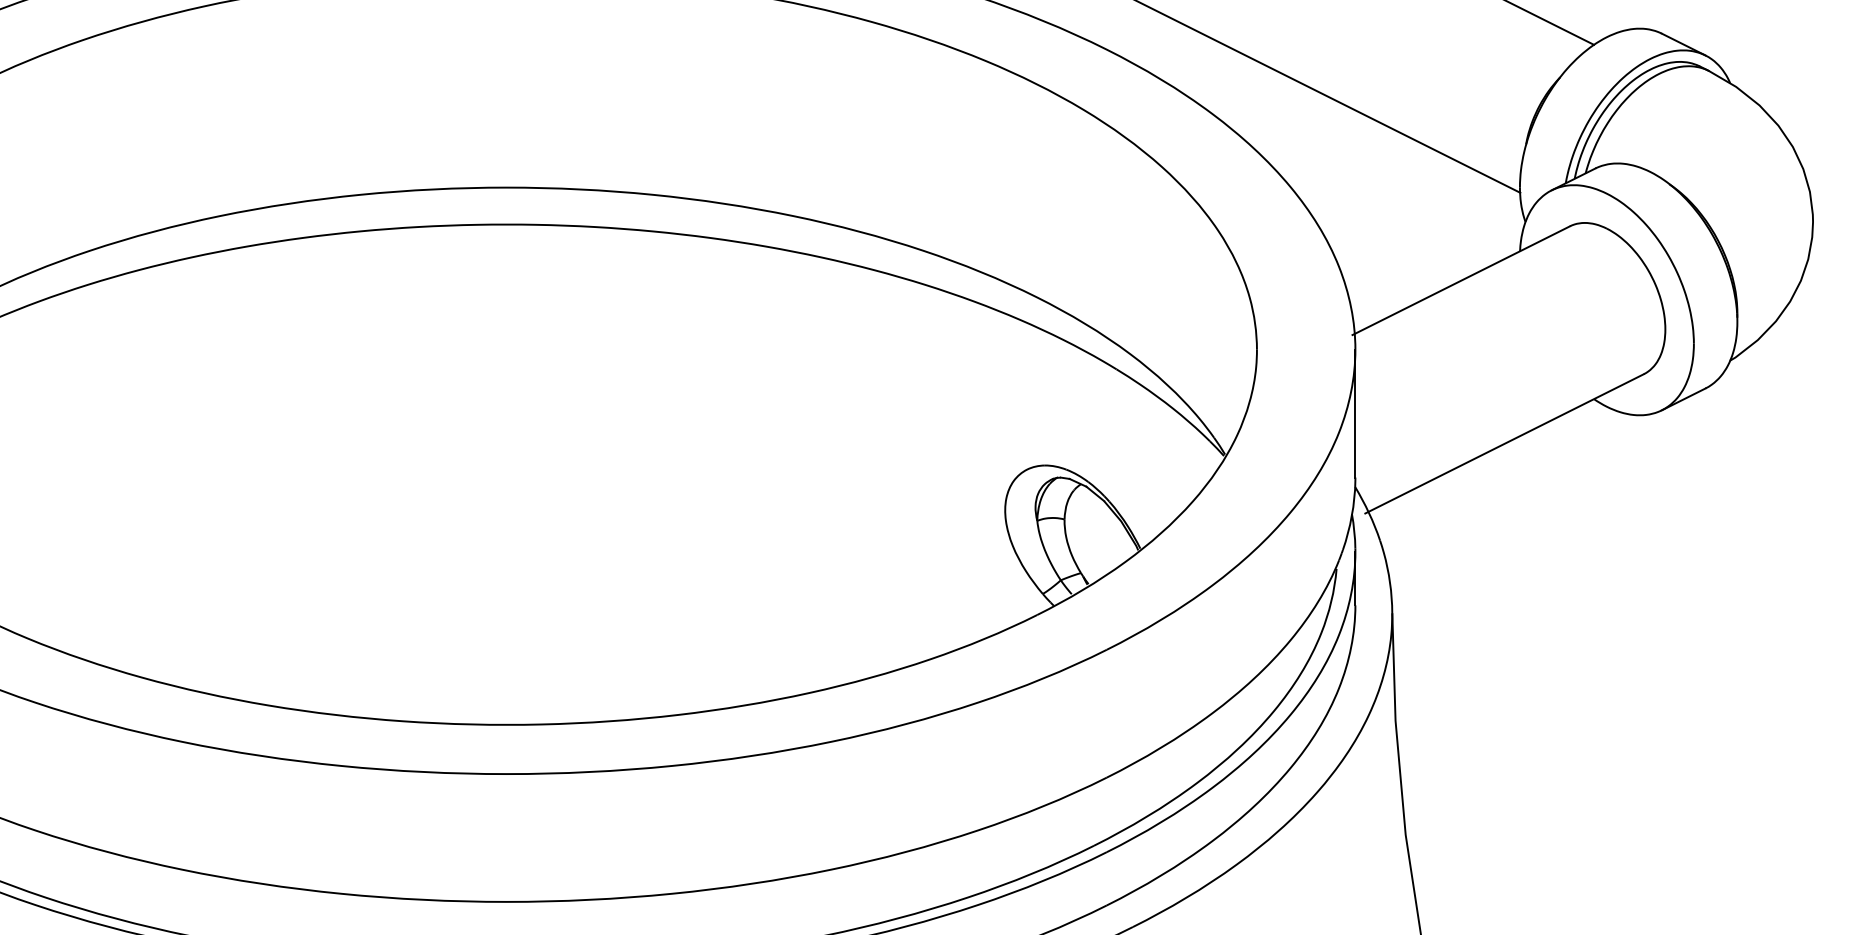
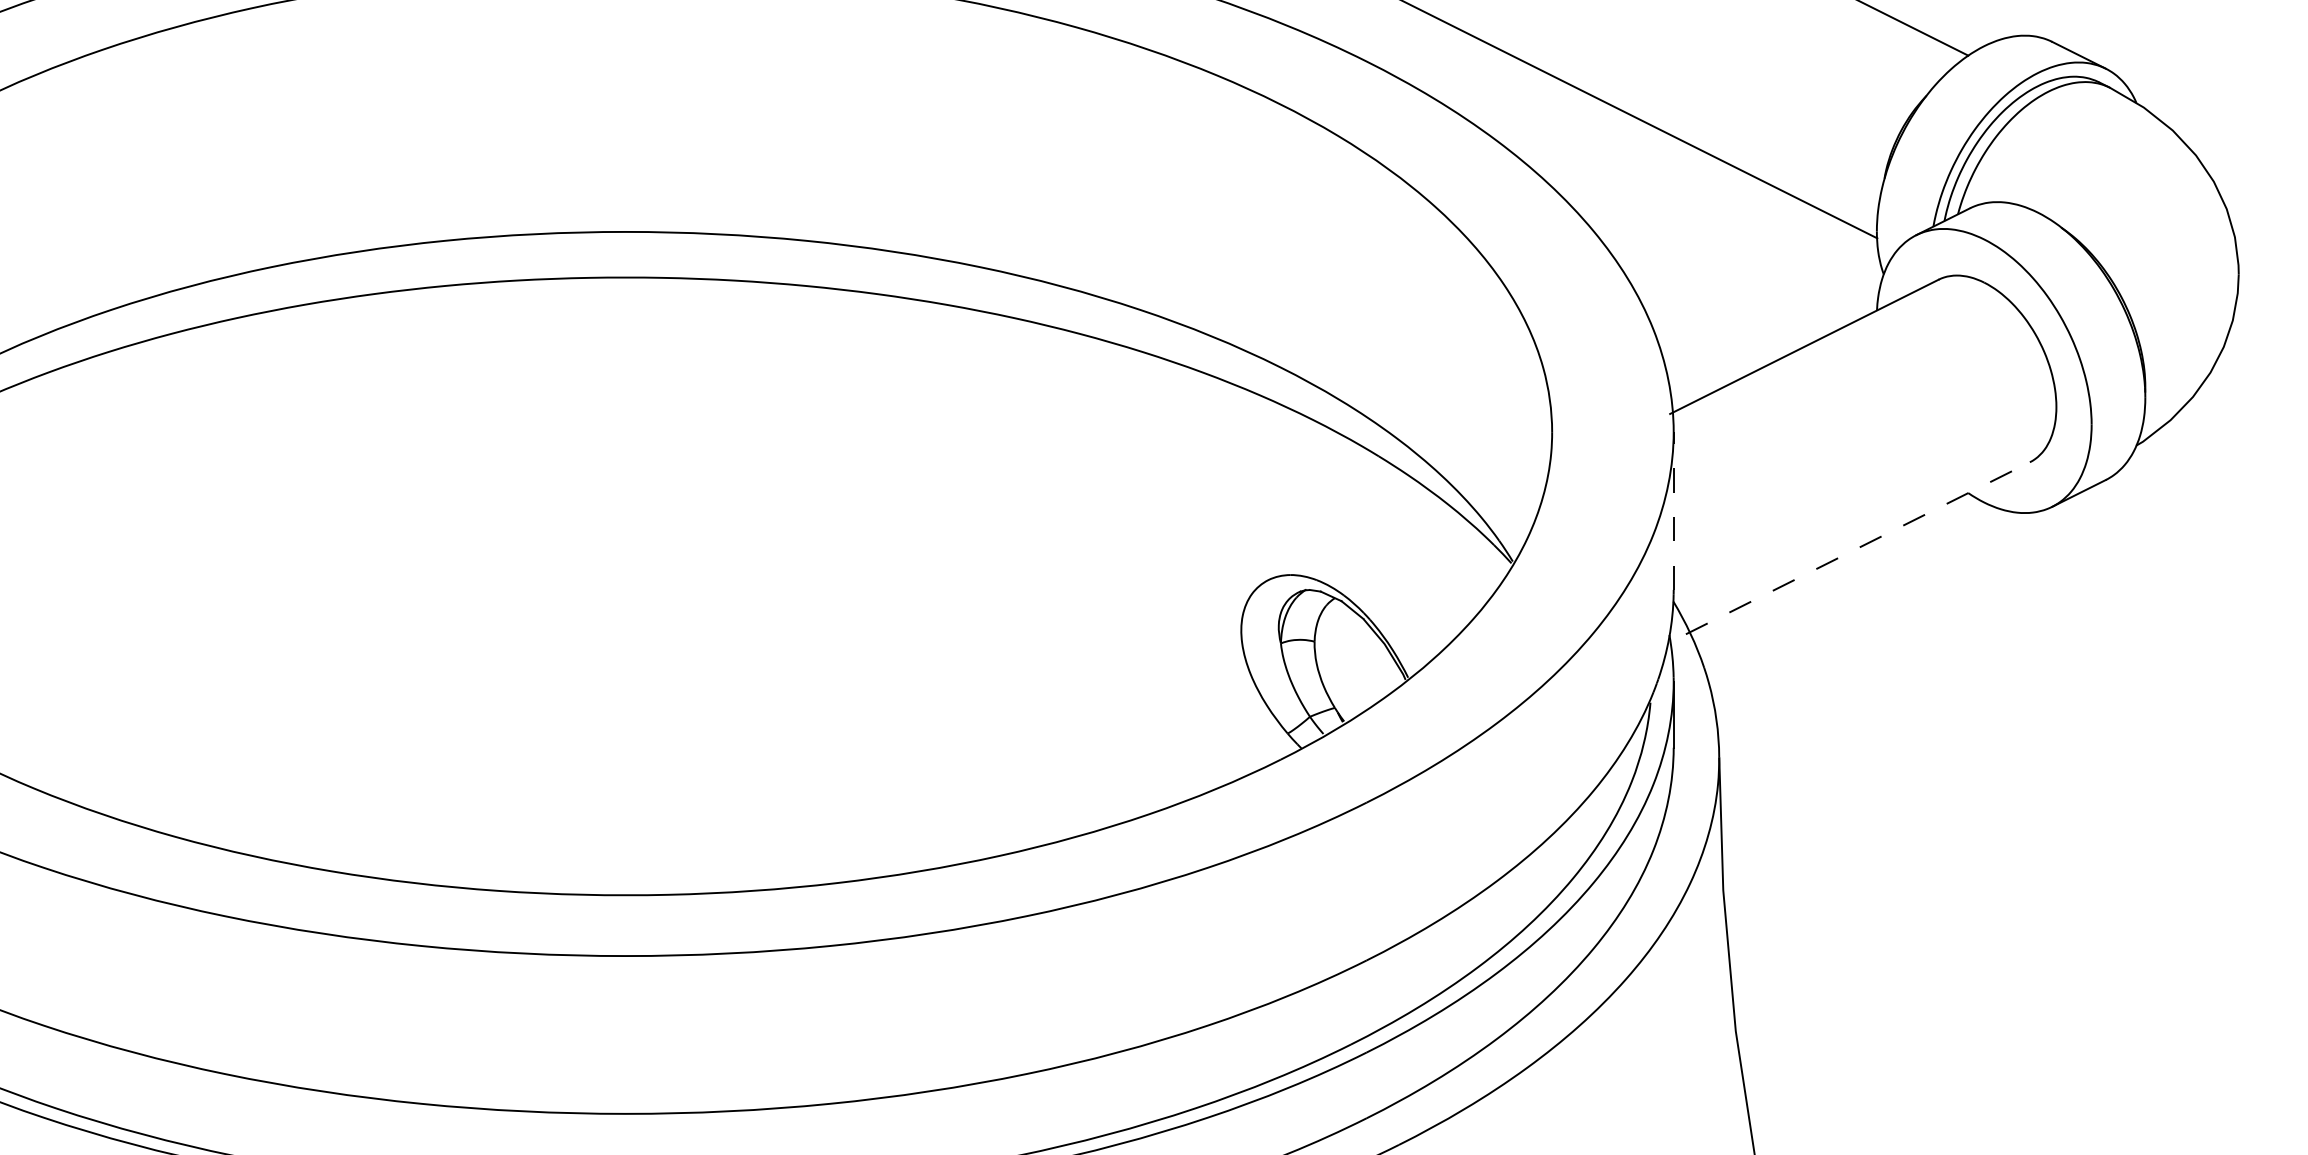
line: (1355, 414) -> (1673, 511), solid -> dashed
line: (1505, 444) -> (1858, 548), solid -> dashed

